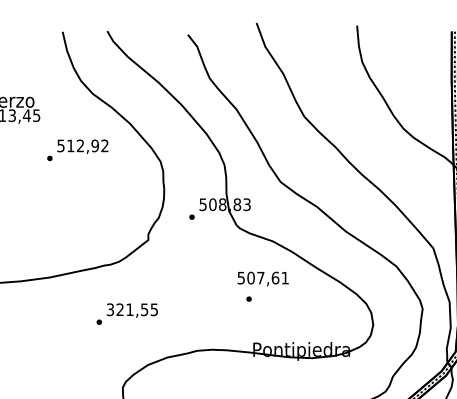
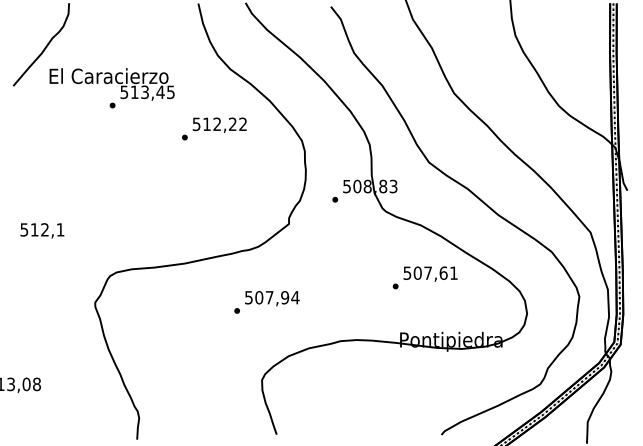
text: (94, 146) -> (232, 124), 512,92 -> 512,22
text: (263, 278) -> (430, 273), moved
text: (132, 309) -> (272, 297), 321,55 -> 507,94

